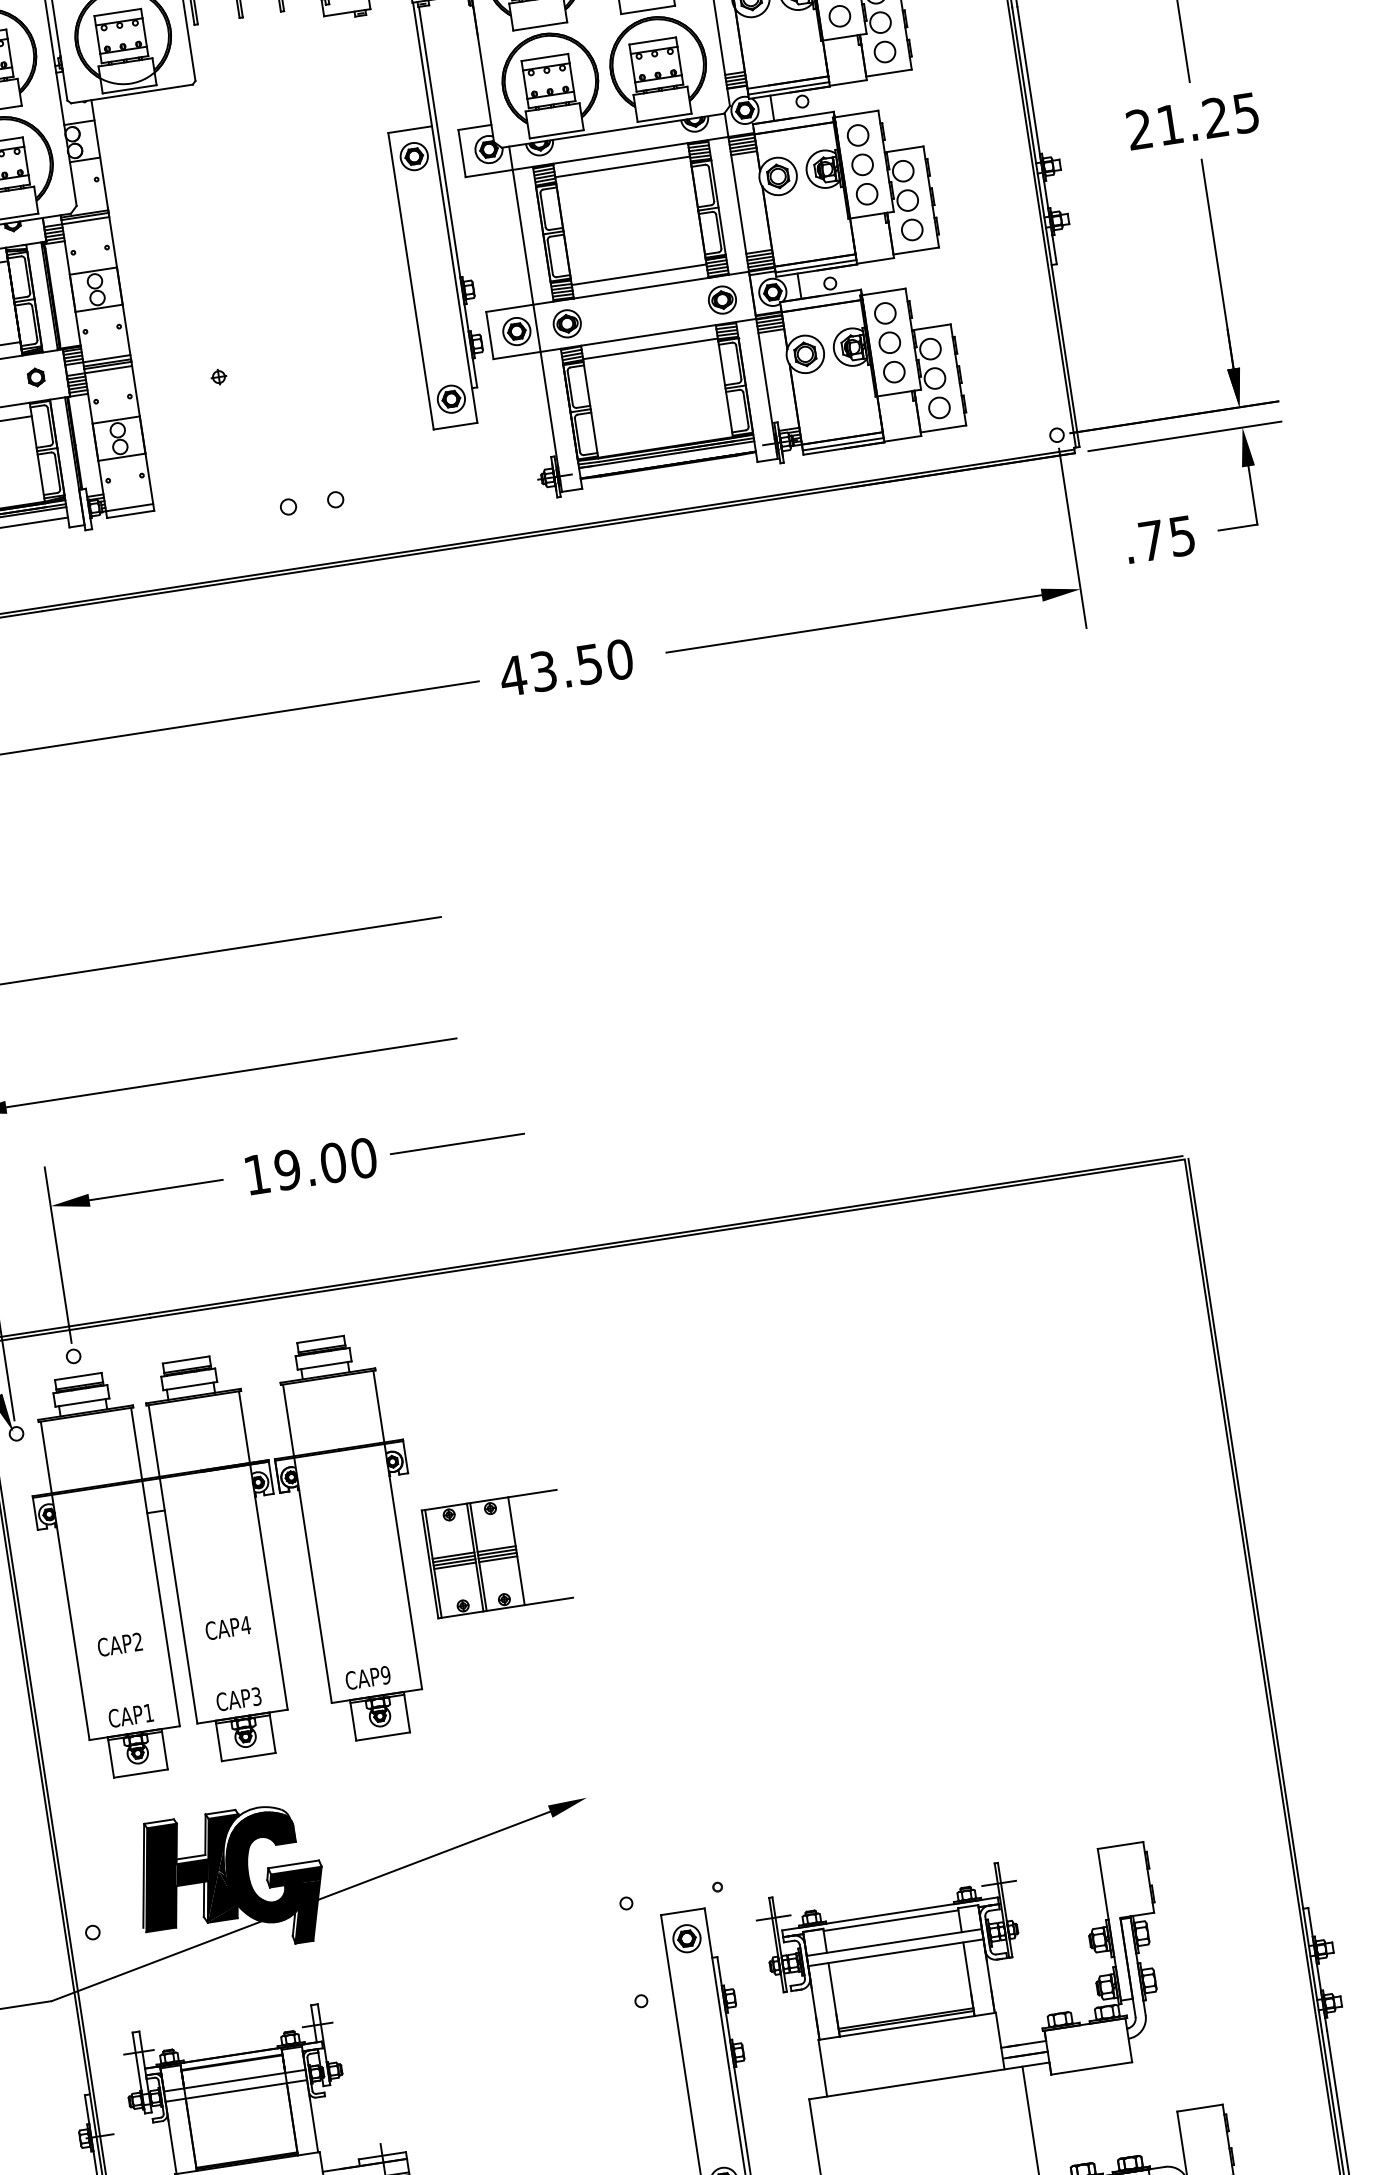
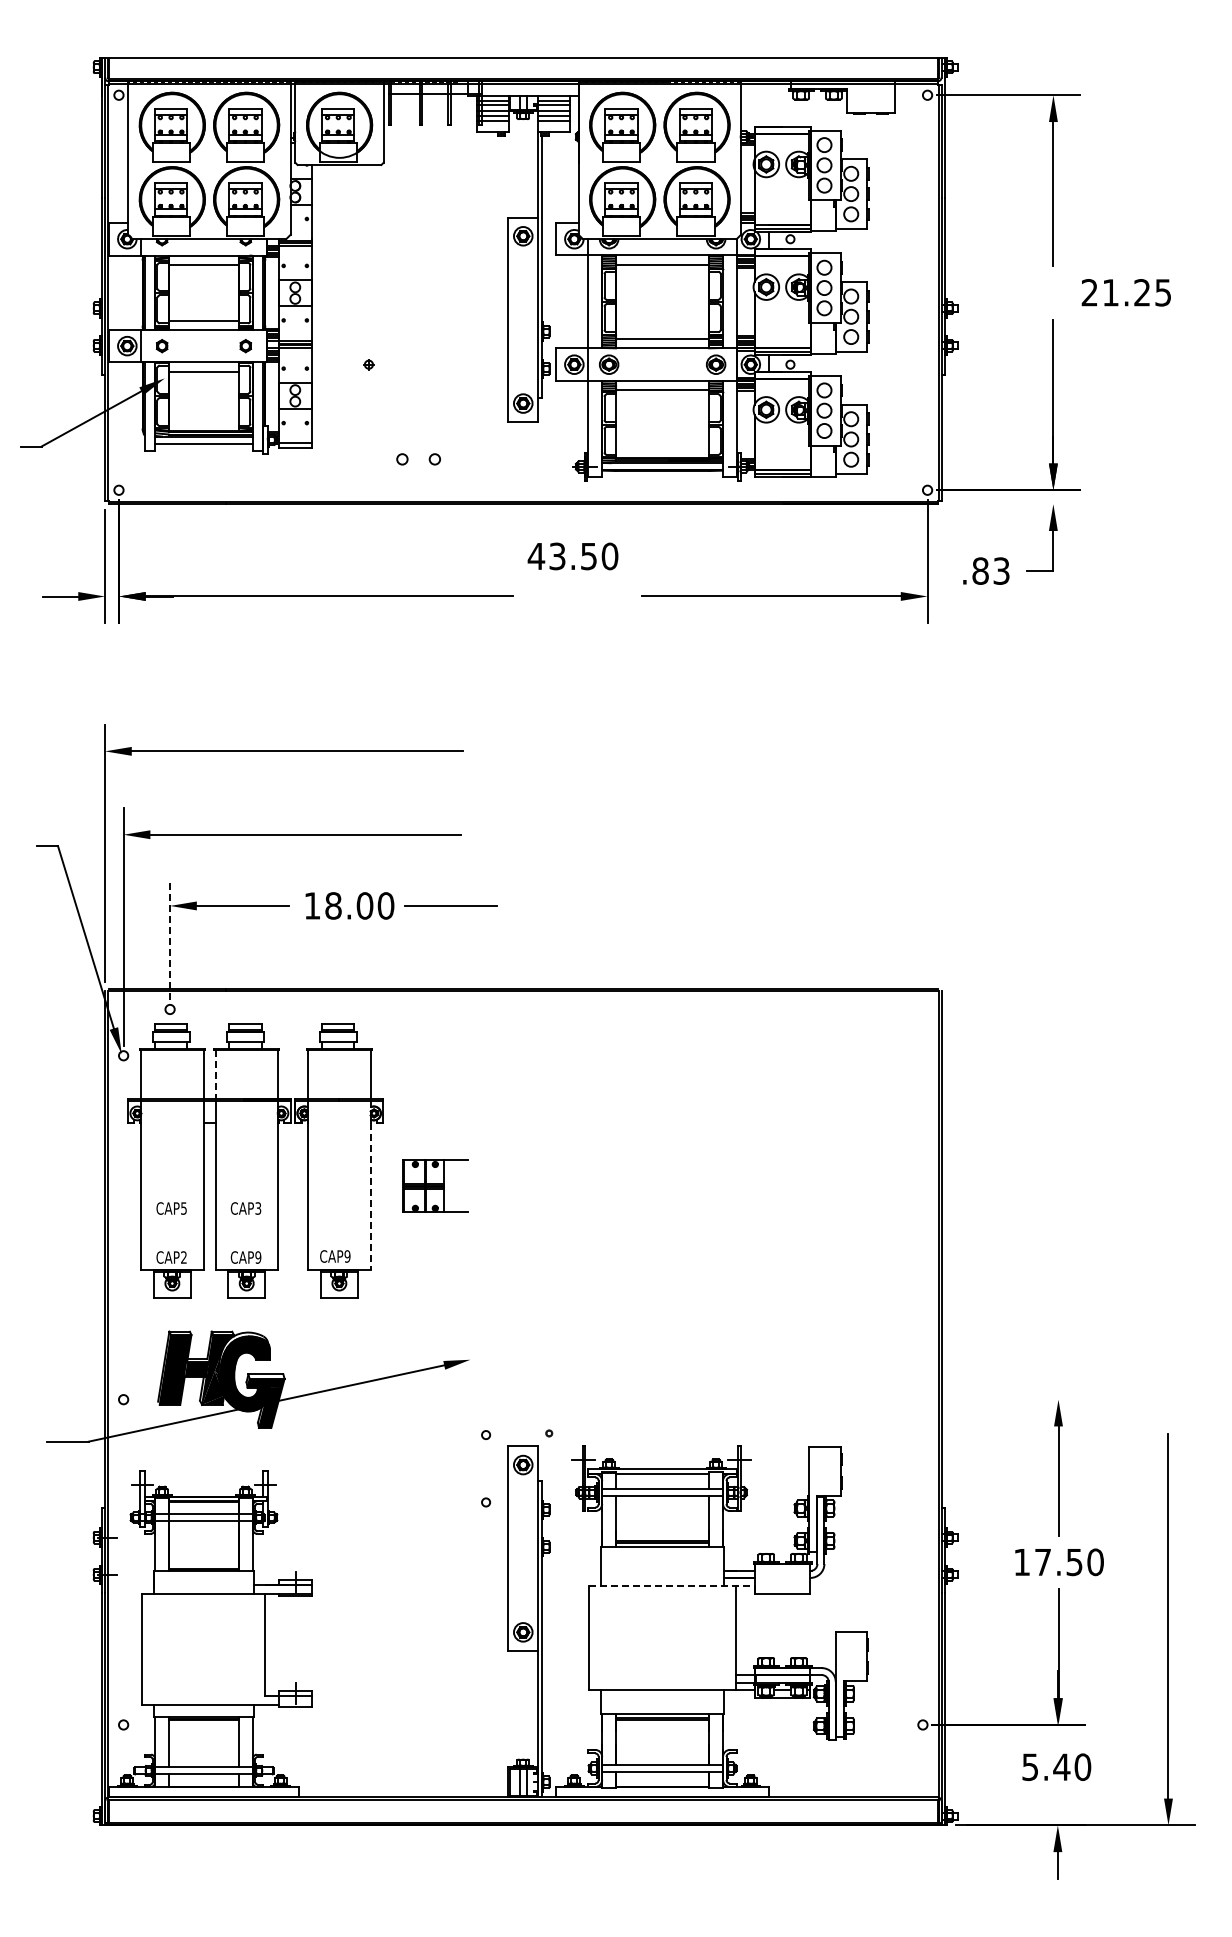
text: (1191, 121) -> (1125, 292), moved
line: (1184, 436) -> (1013, 504), removed
text: (1166, 537) -> (990, 570), .75 -> .83
text: (565, 668) -> (572, 556), moved
text: (287, 1169) -> (333, 905), 19.00 -> 18.00
line: (58, 1254) -> (170, 939), solid -> dashed
line: (153, 1440) -> (215, 1074), solid -> dashed
part: (497, 1554) -> (435, 1186), size x0.7
line: (403, 1567) -> (370, 1185), solid -> dashed
text: (246, 1625) -> (258, 1208), CAP4 -> CAP3
text: (137, 1642) -> (183, 1208), CAP2 -> CAP5
text: (256, 1696) -> (258, 1257), CAP3 -> CAP9
text: (148, 1713) -> (183, 1257), CAP1 -> CAP2
line: (928, 2080) -> (671, 1585), solid -> dashed

